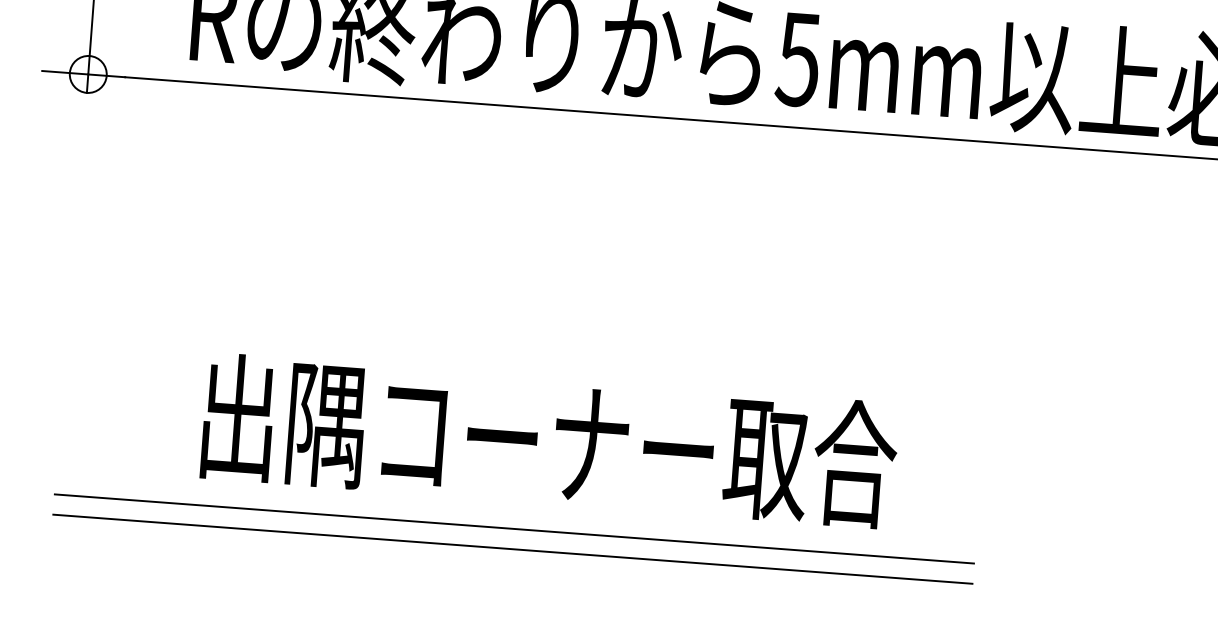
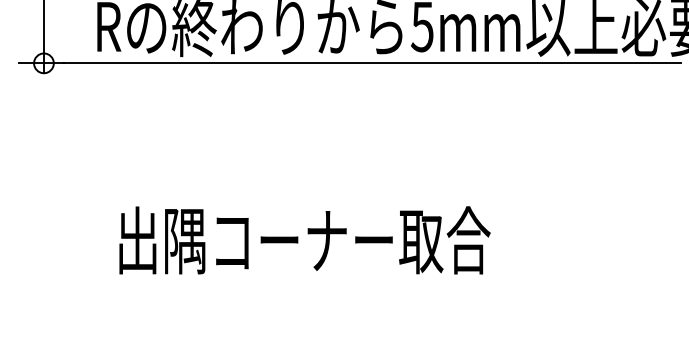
line: (514, 528) -> (289, 288), removed
line: (512, 548) -> (289, 299), removed

